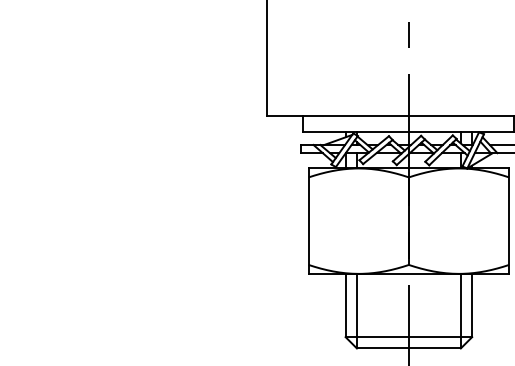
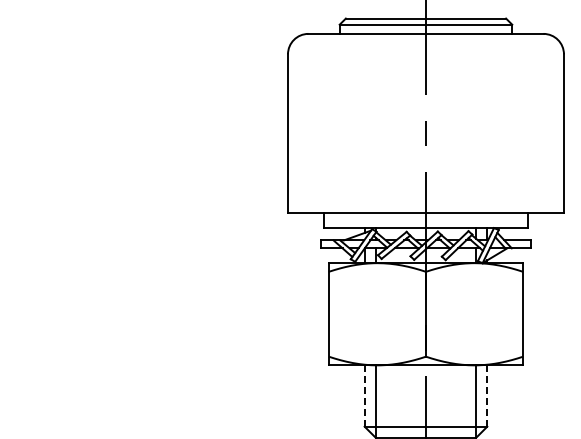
line: (345, 306) -> (364, 396), solid -> dashed
line: (472, 306) -> (487, 396), solid -> dashed

